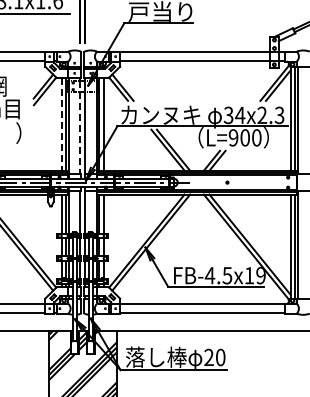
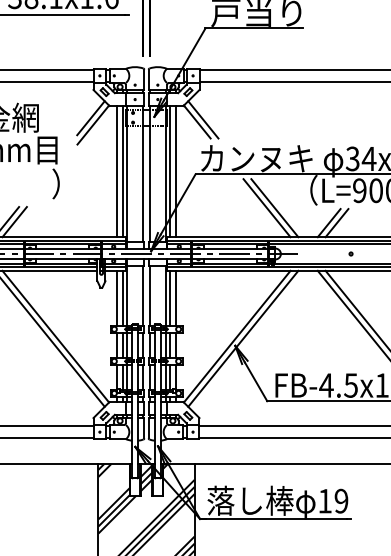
line: (61, 124) -> (116, 171), dashed -> solid
line: (80, 127) -> (143, 176), dashed -> solid
text: (214, 357) -> (332, 501), 20 -> 19

